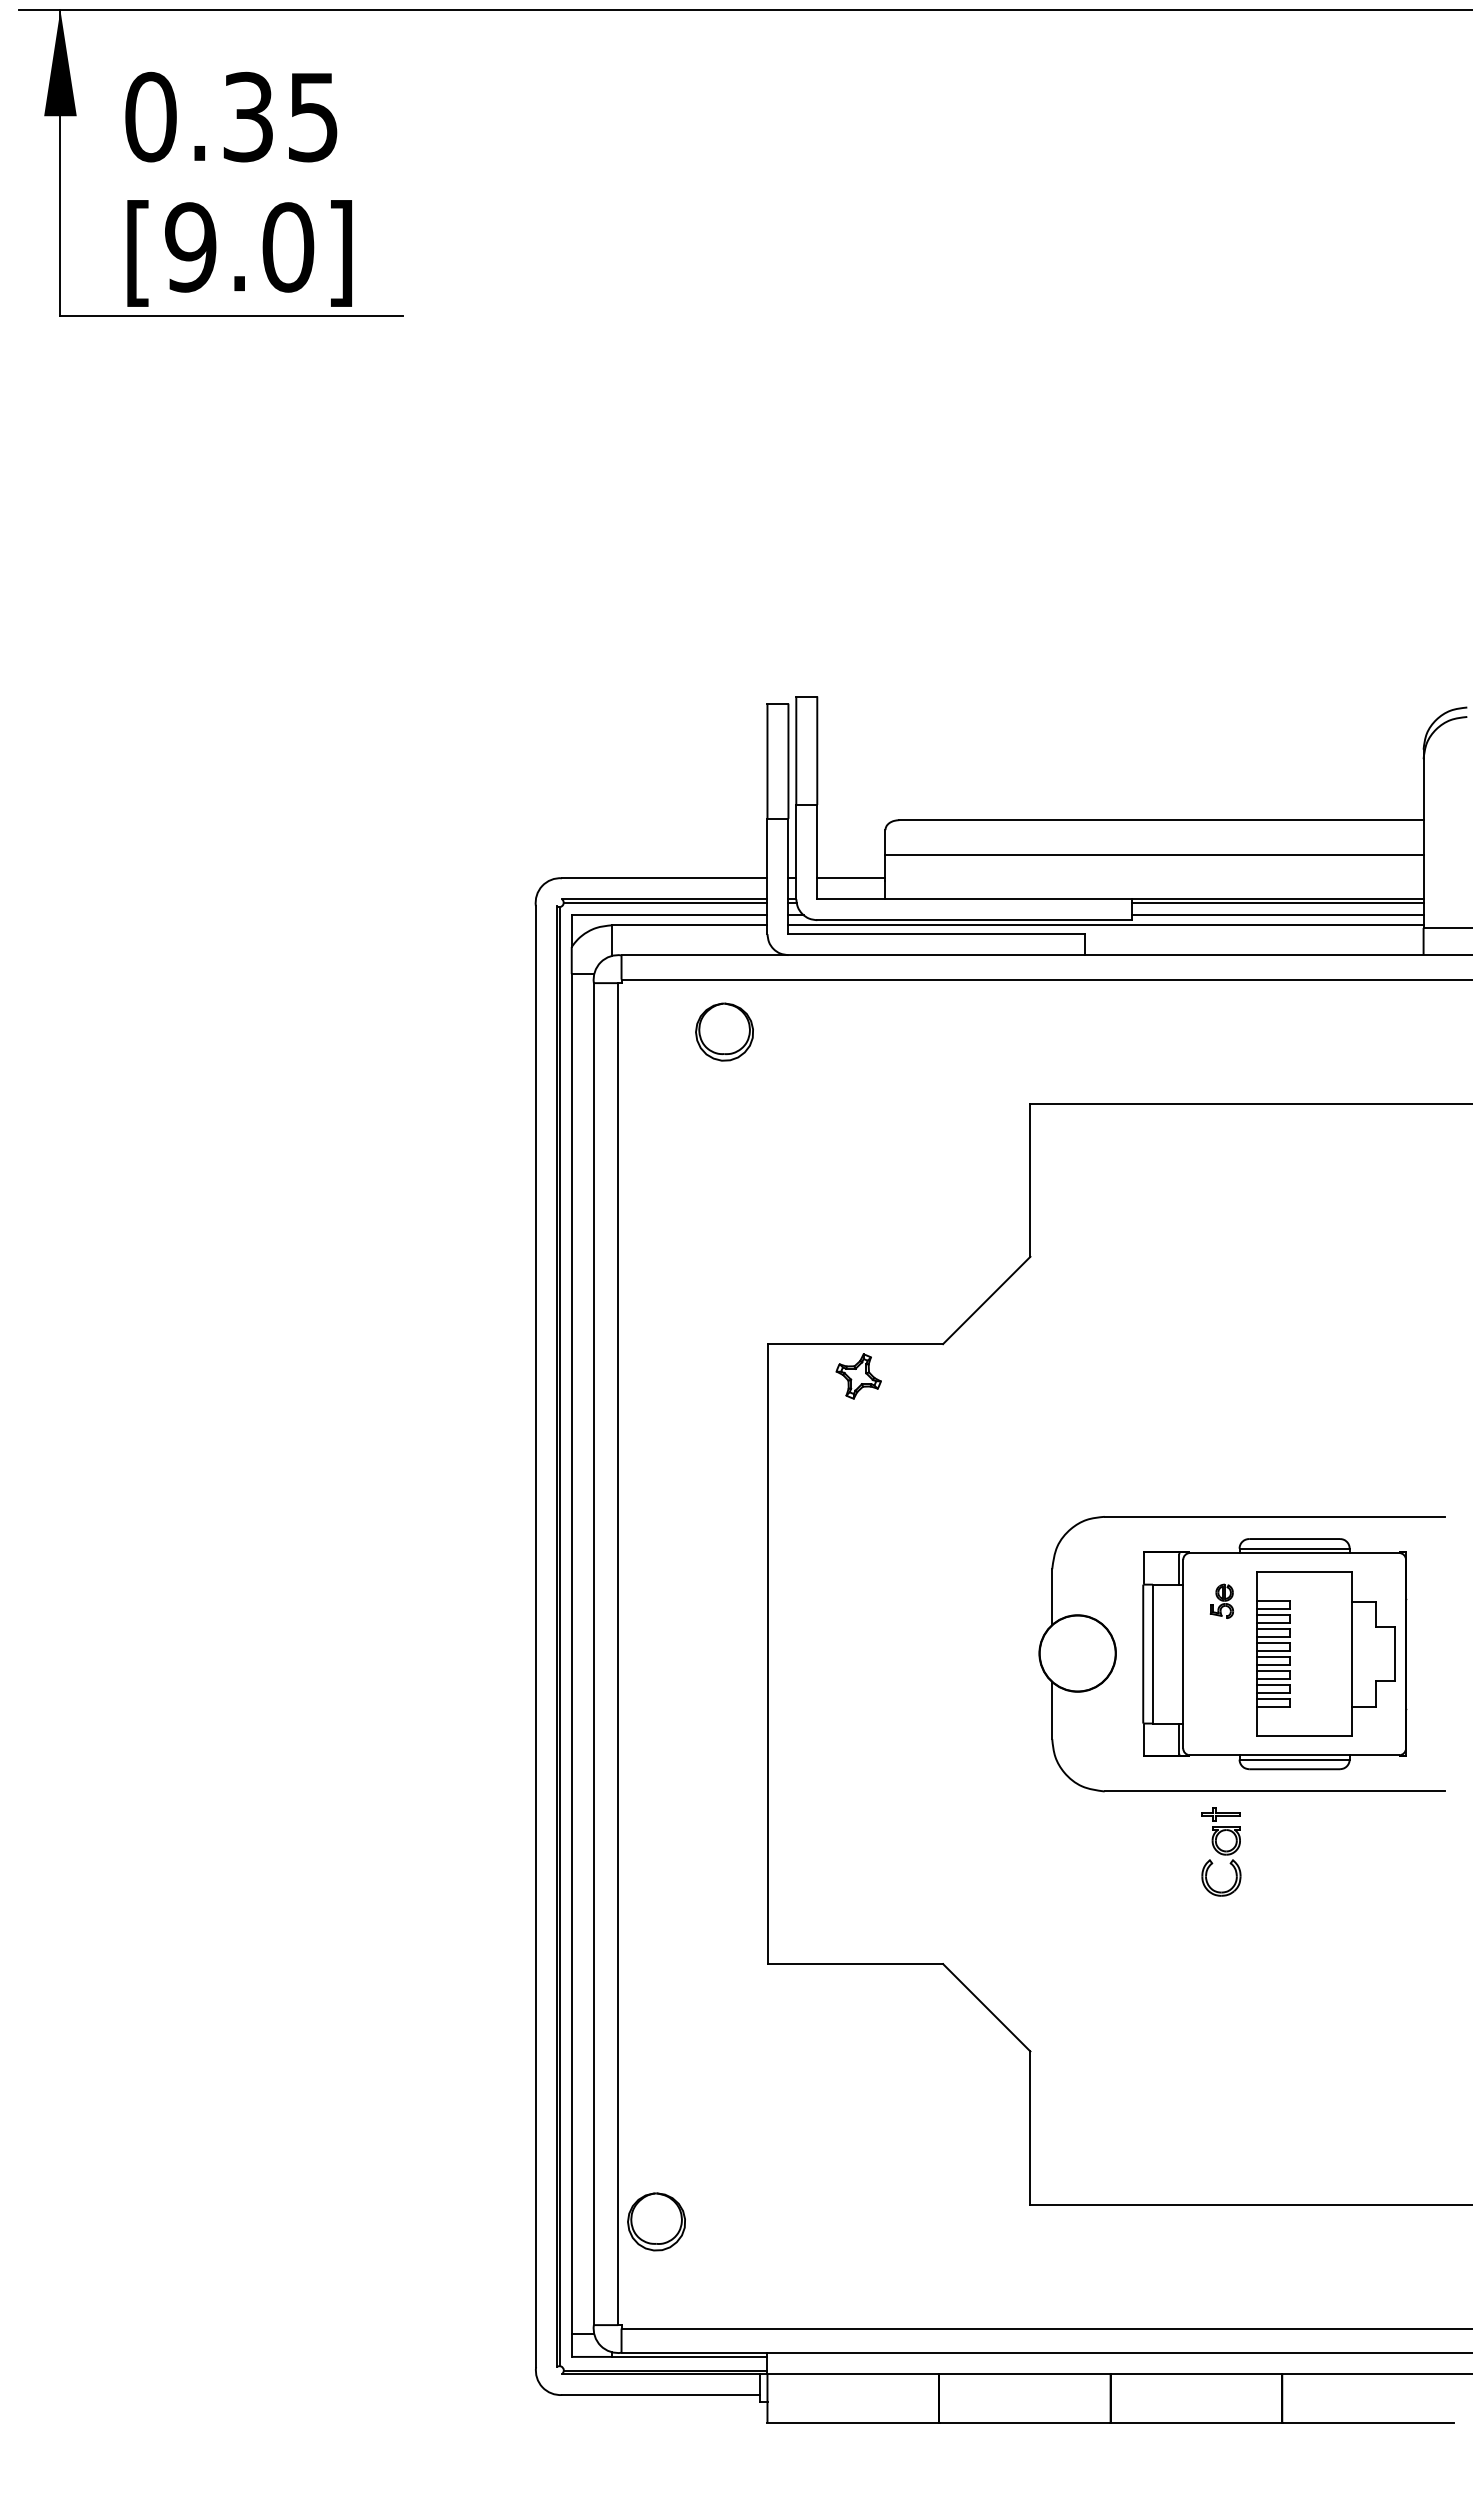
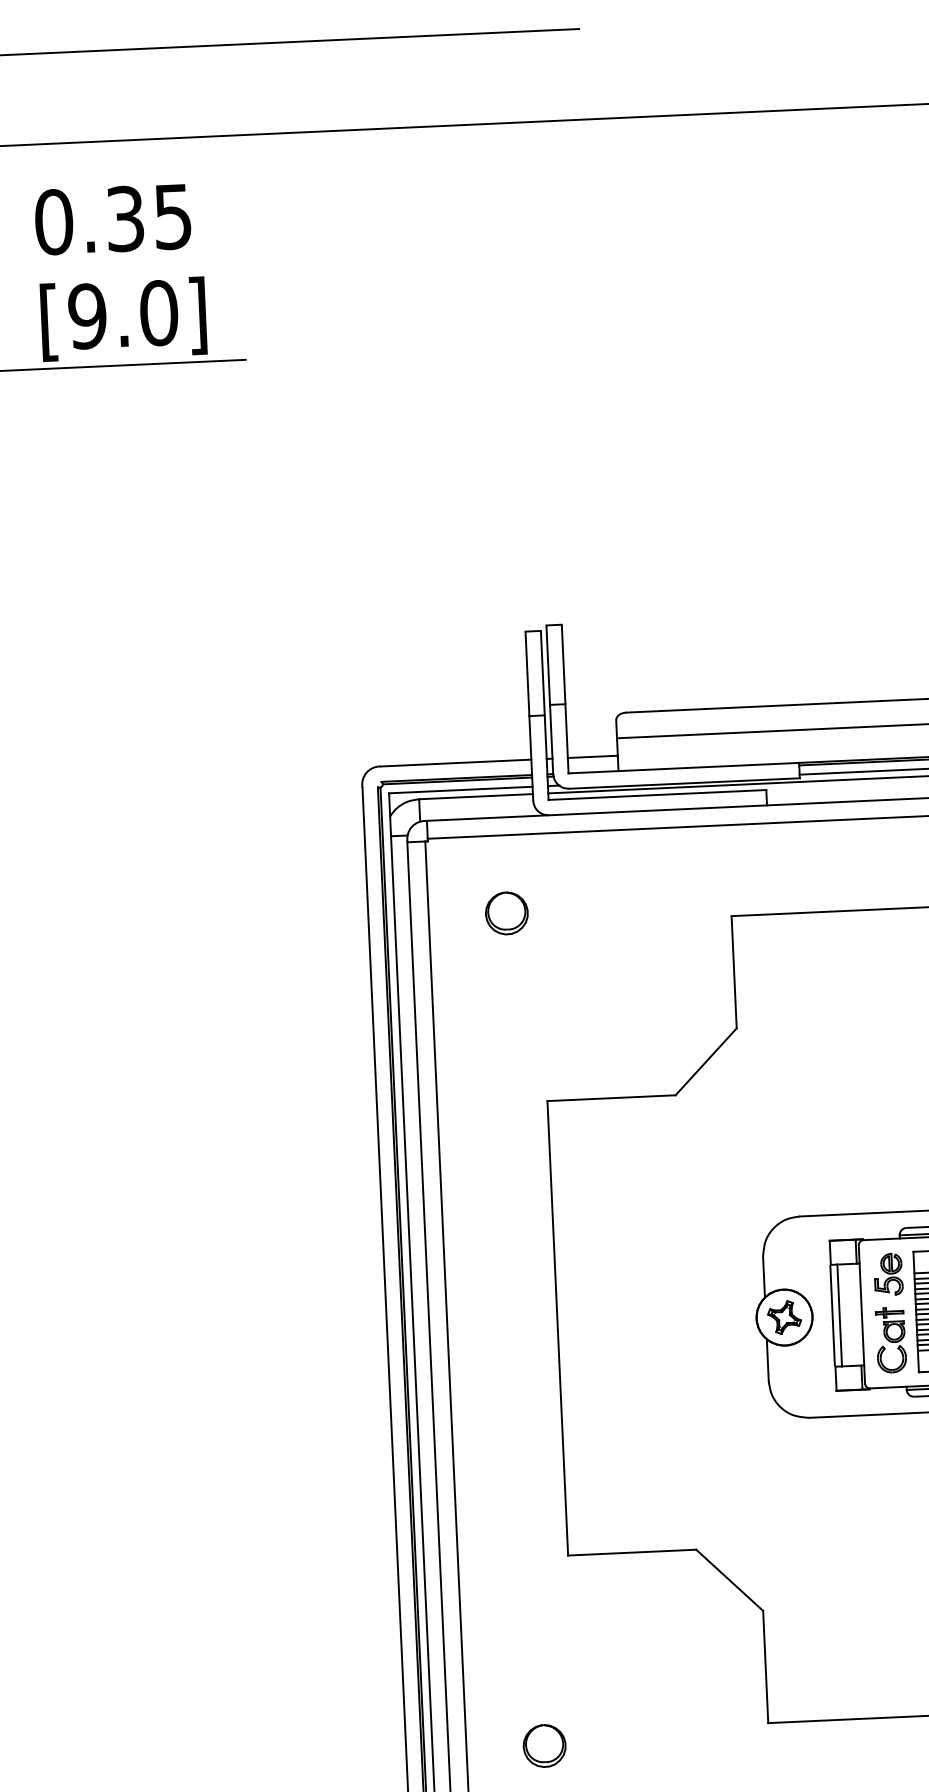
part: (724, 1031) -> (506, 912), moved
part: (858, 1376) -> (784, 1317), moved
part: (1221, 1601) -> (888, 1274), size x1.67
part: (1221, 1851) -> (891, 1339), moved
part: (656, 2221) -> (544, 1745), moved

